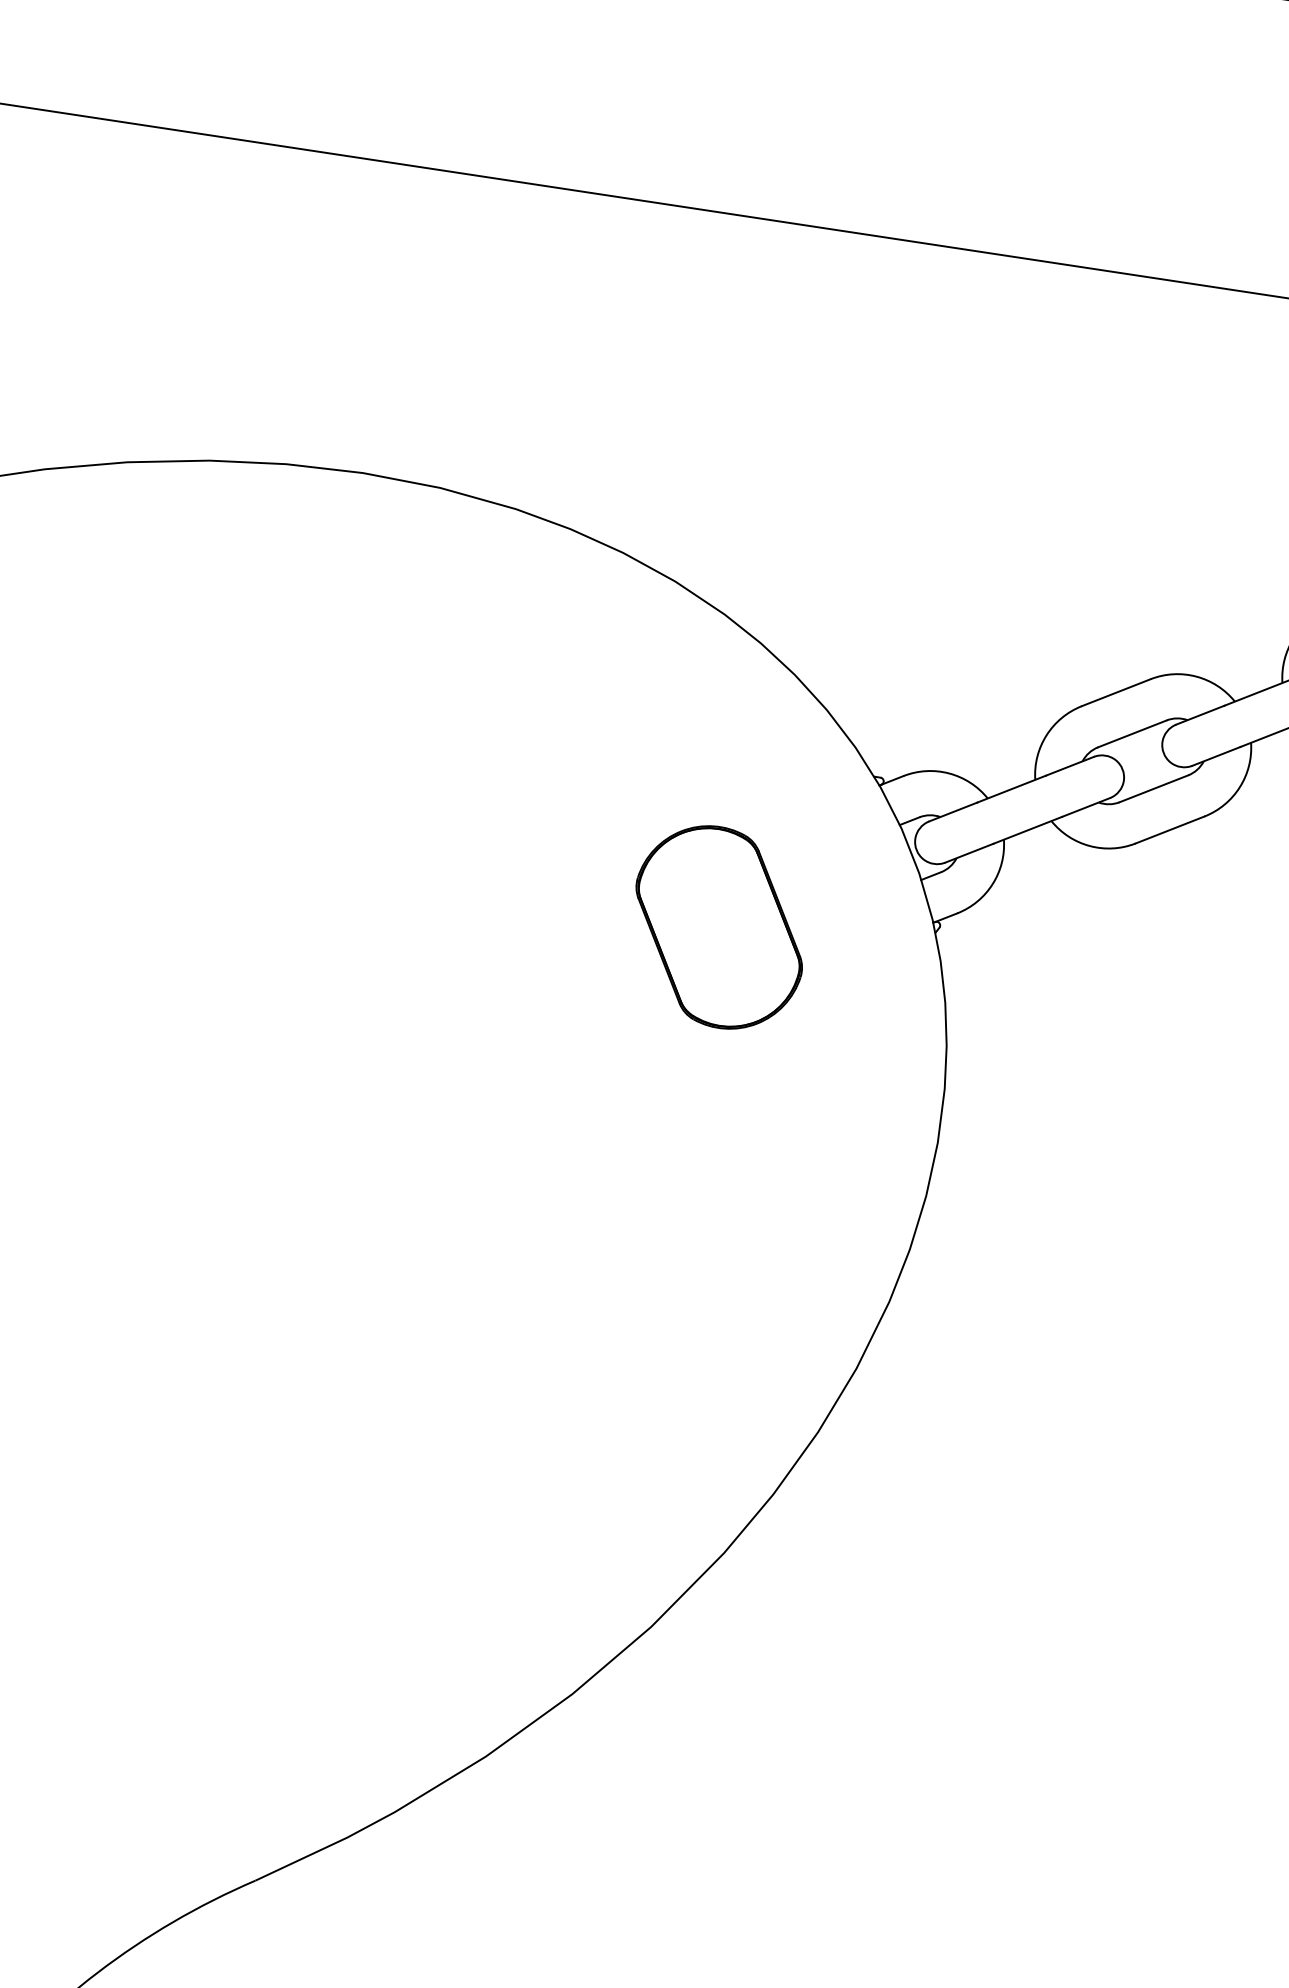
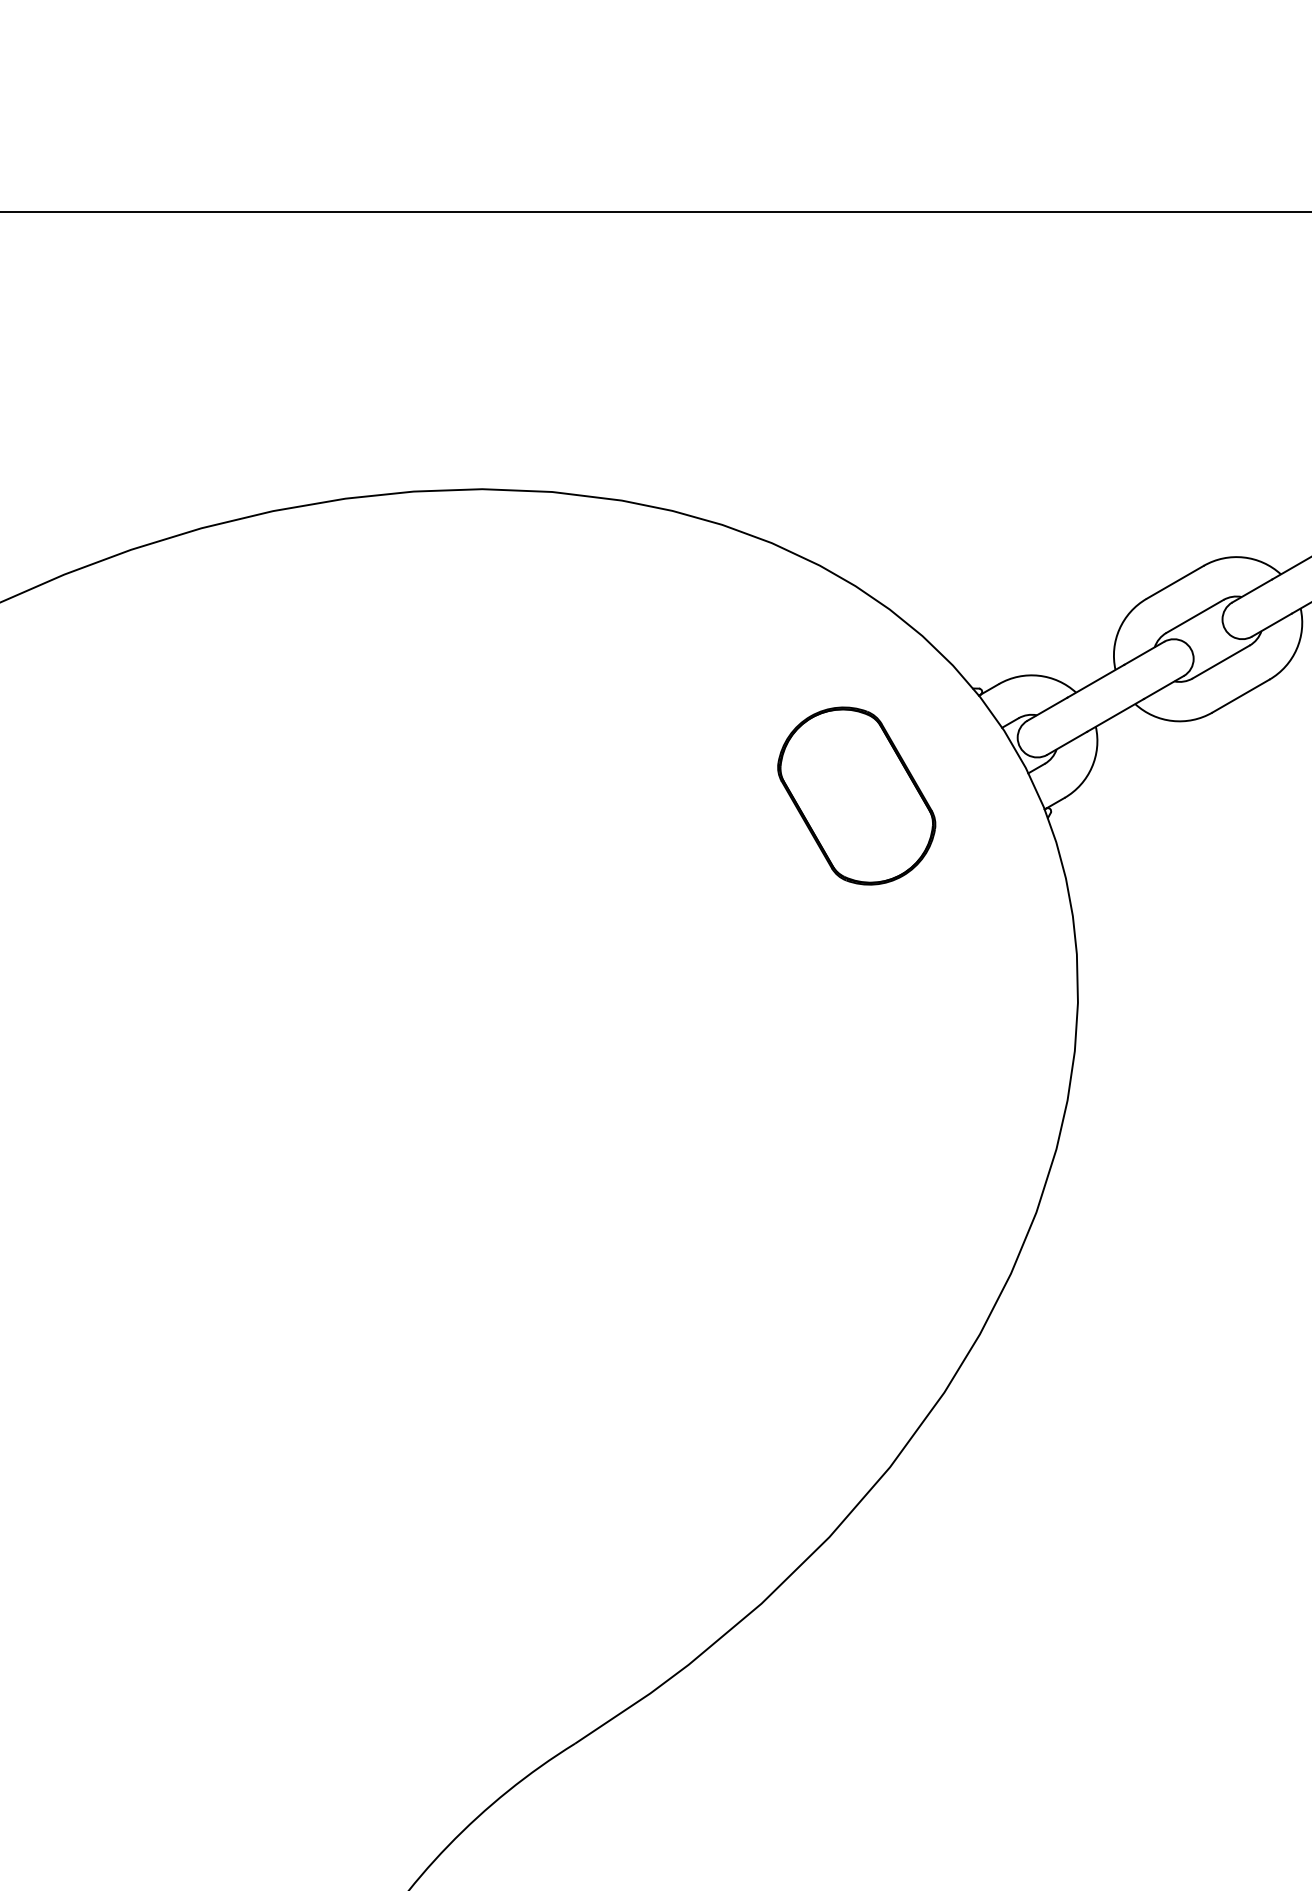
part: (719, 926) -> (856, 795), moved

